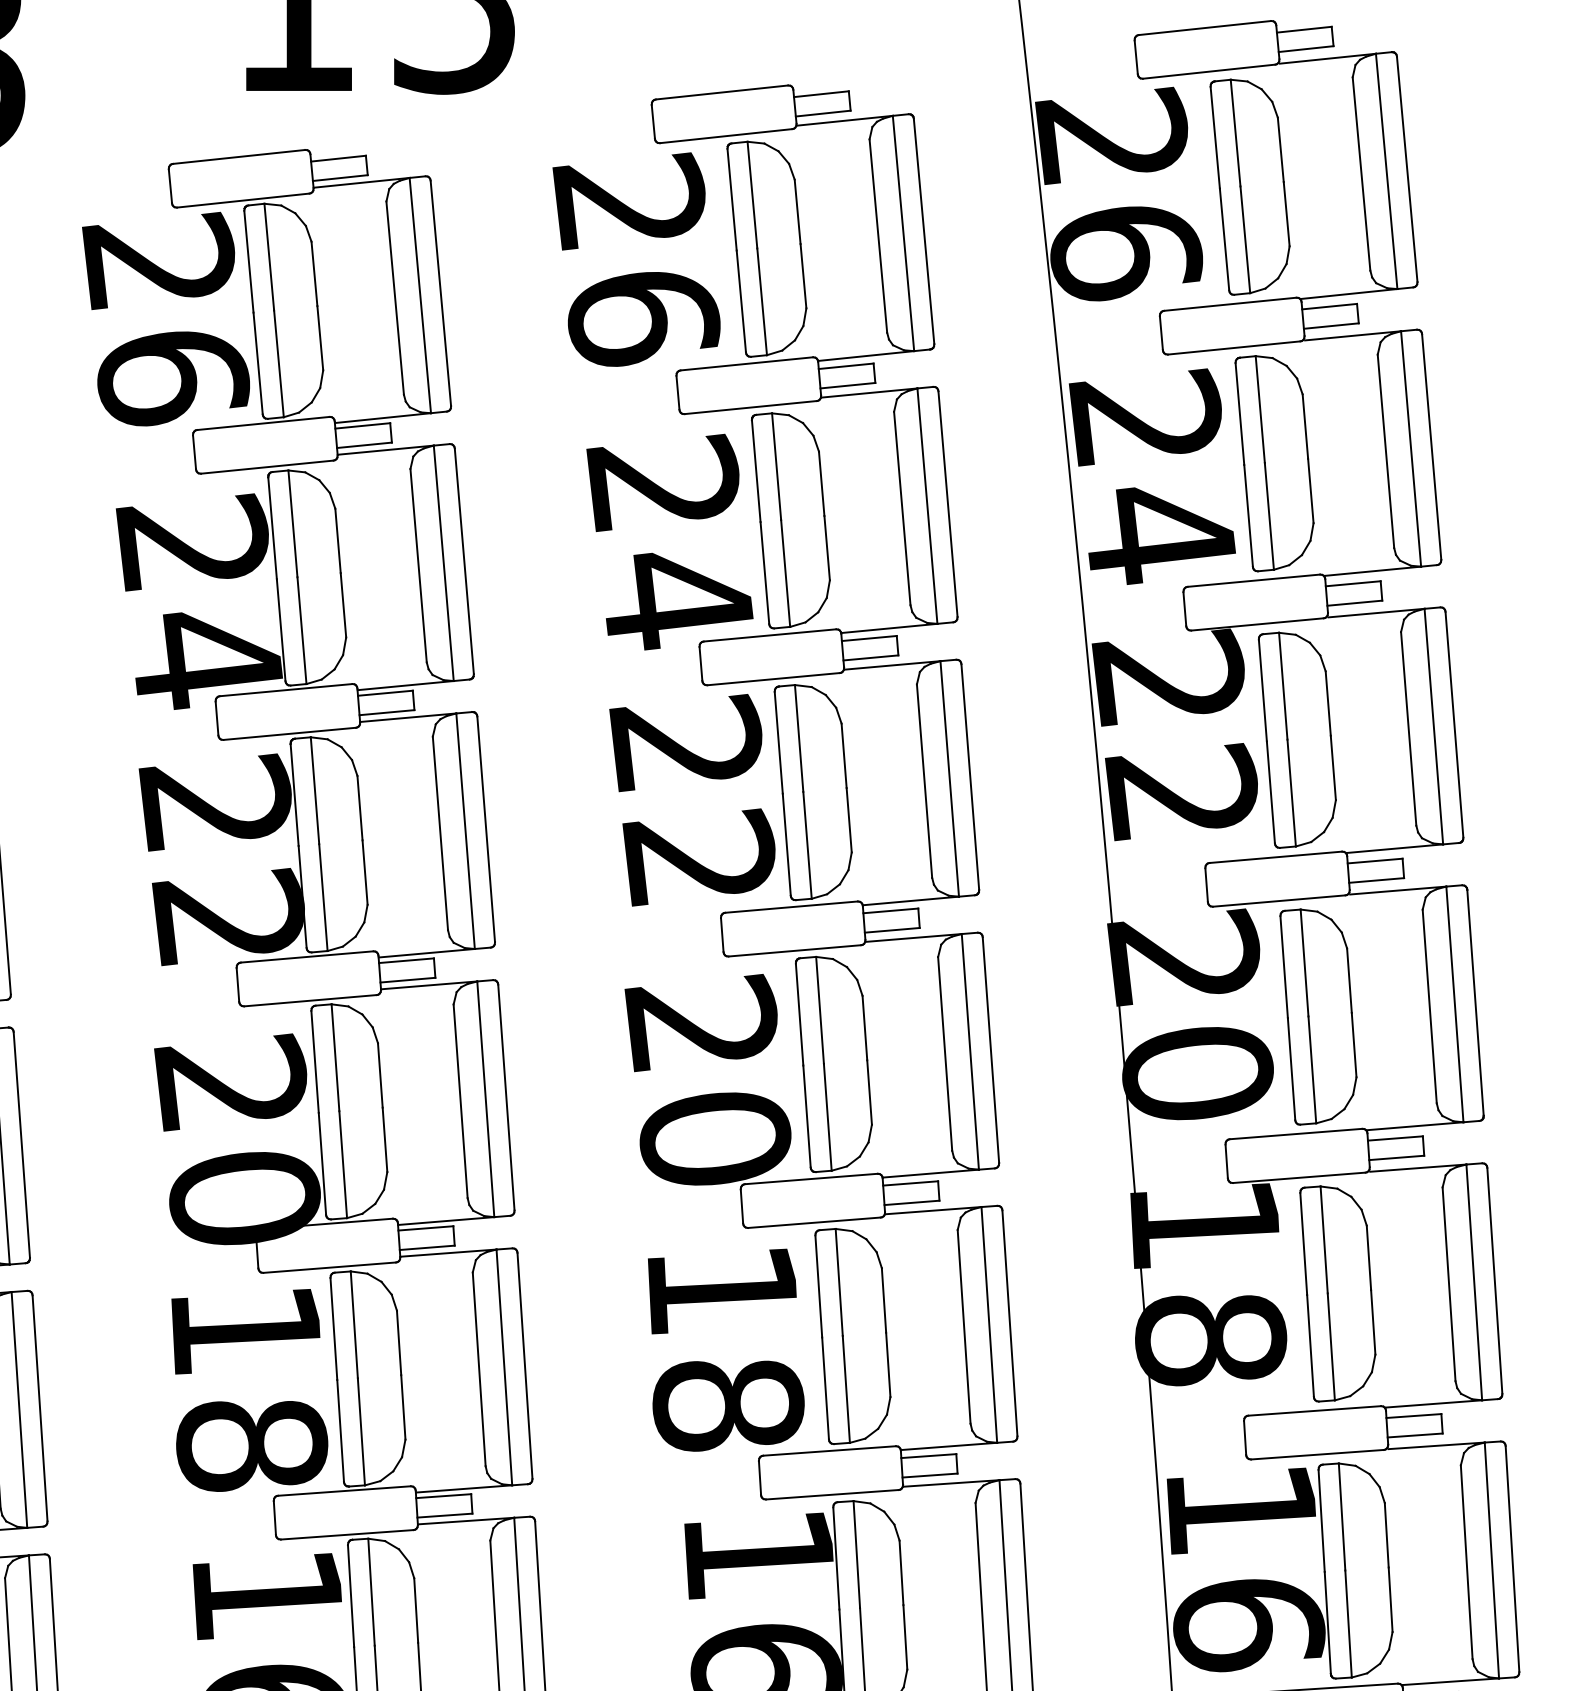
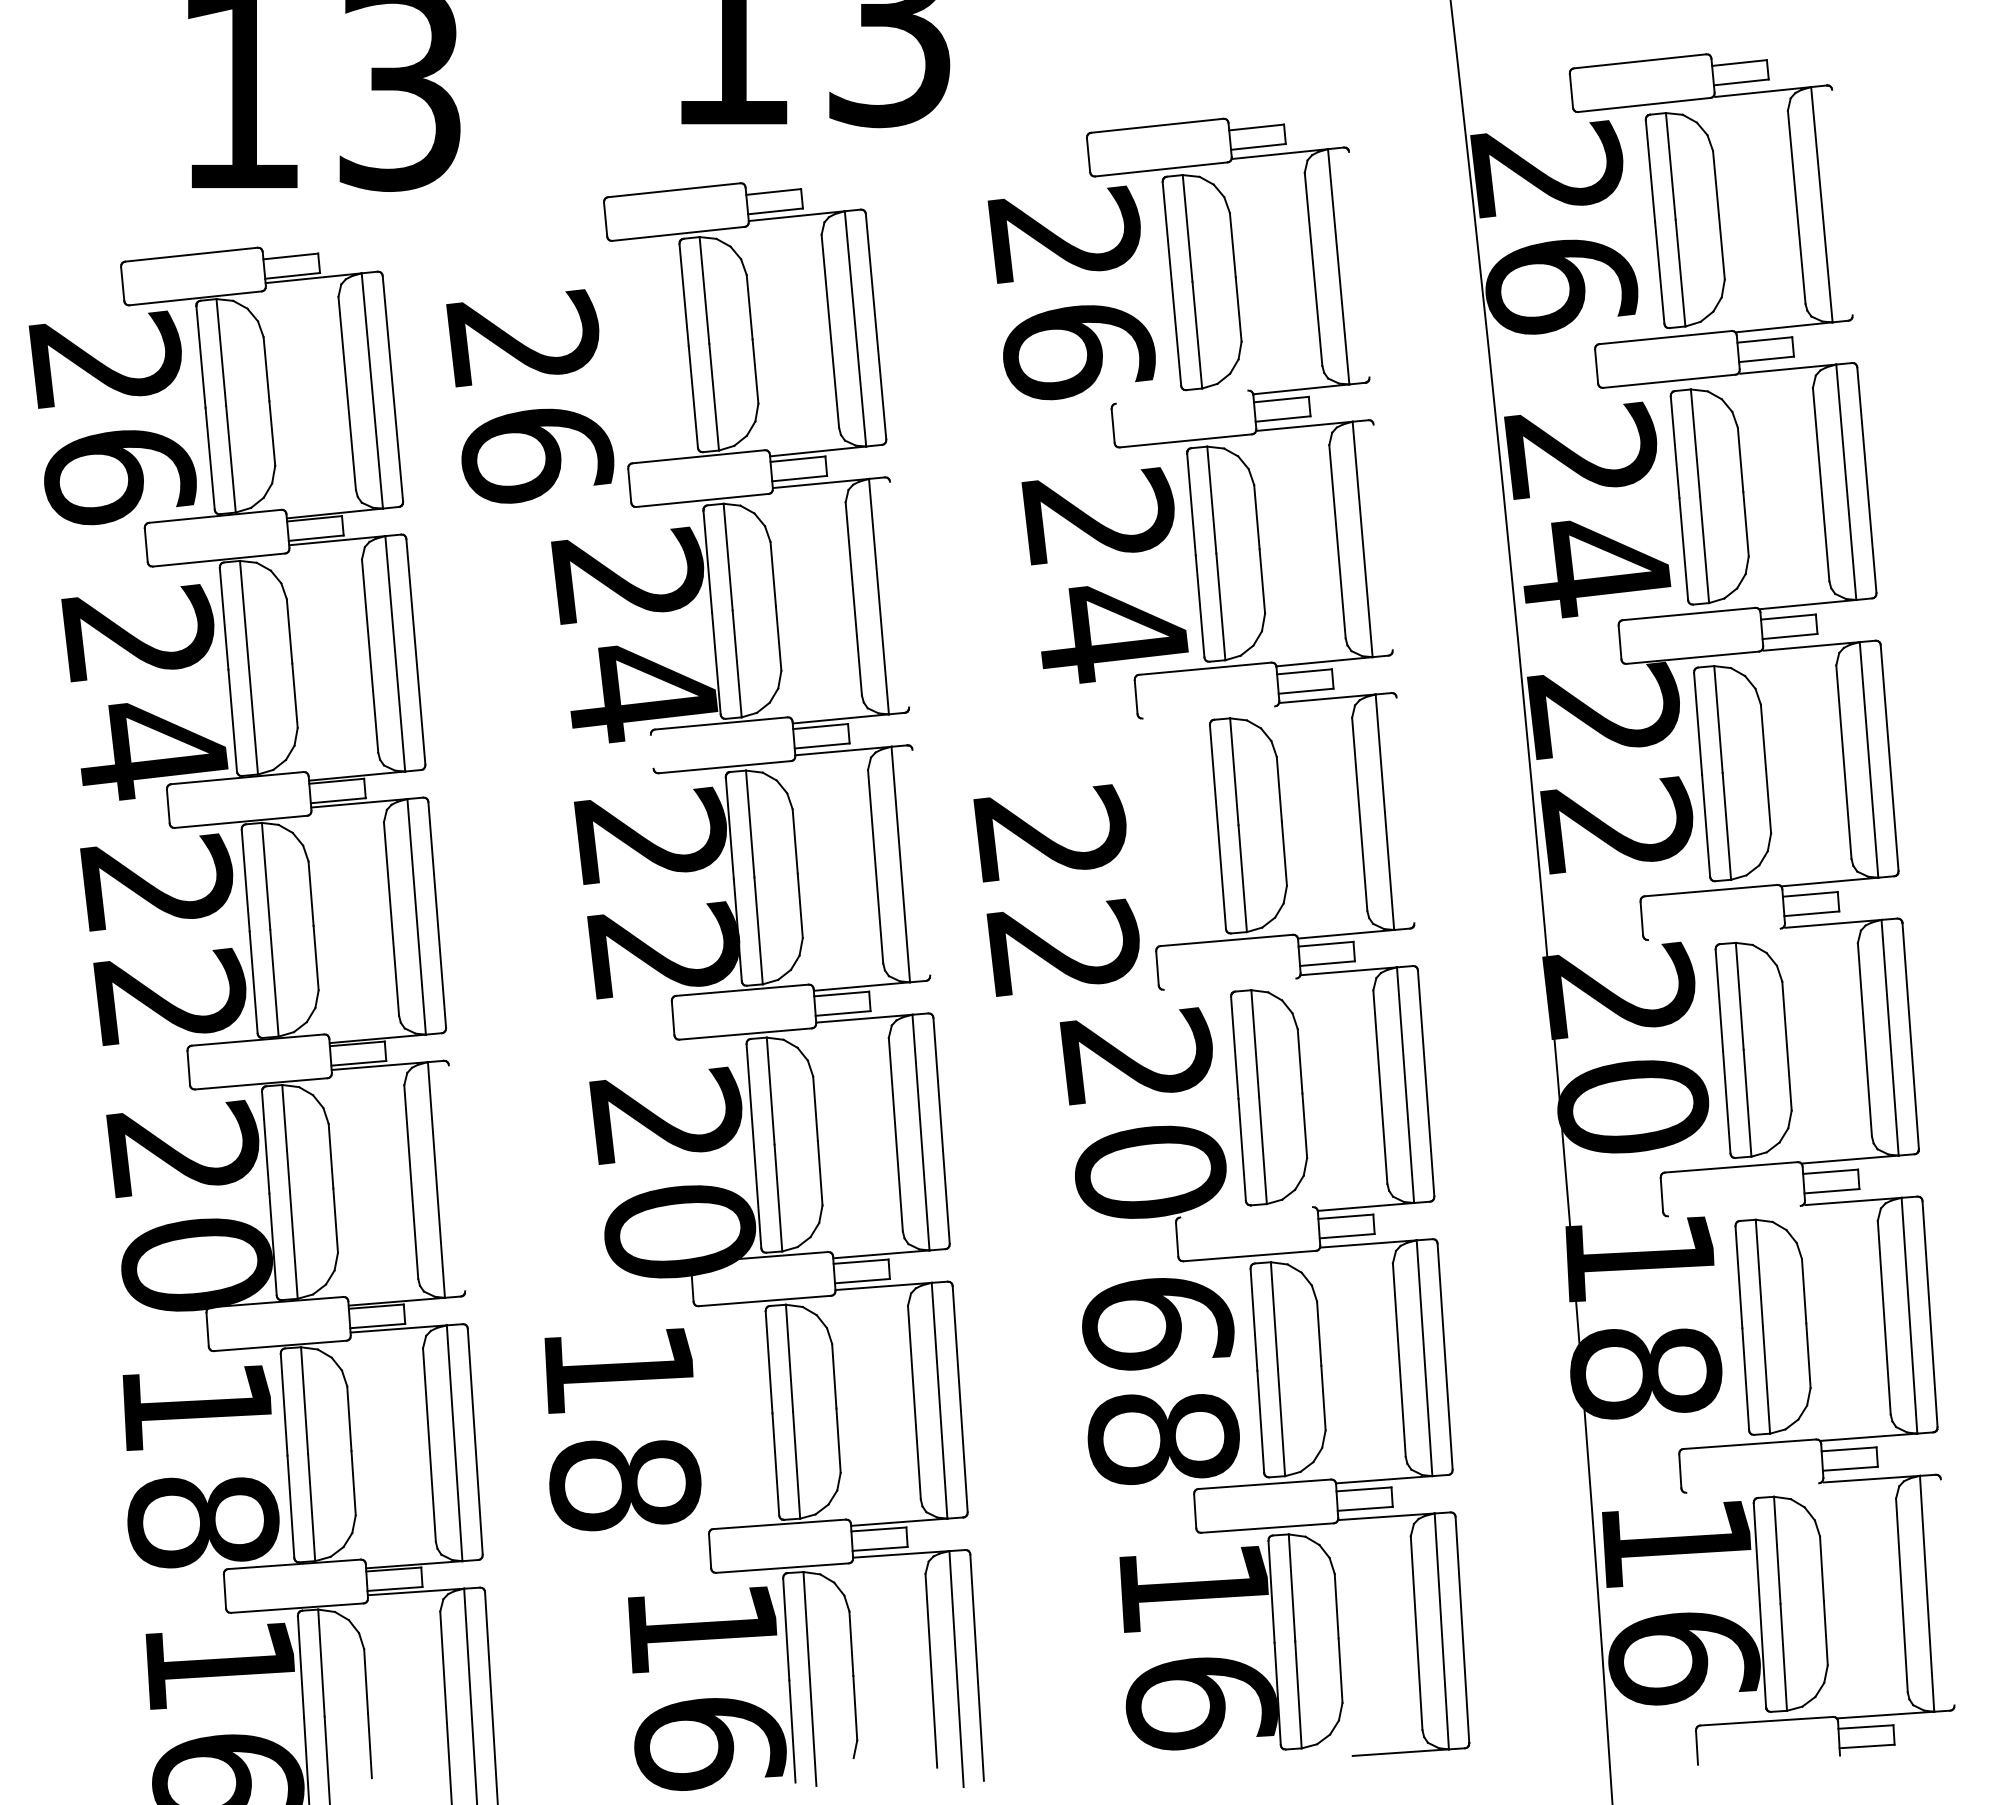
line: (1407, 169) -> (1842, 202), removed
line: (924, 231) -> (1359, 264), removed
text: (166, 319) -> (530, 396), moved
line: (746, 363) -> (1181, 396), removed
line: (947, 504) -> (1382, 537), removed
line: (464, 561) -> (899, 594), removed
line: (773, 679) -> (1208, 712), removed
line: (216, 718) -> (651, 751), removed
line: (970, 777) -> (1405, 810), removed
text: (692, 800) -> (1056, 890), moved
line: (486, 829) -> (921, 862), removed
line: (1279, 901) -> (1714, 934), removed
line: (794, 950) -> (1229, 983), removed
line: (21, 1145) -> (456, 1178), removed
line: (1299, 1177) -> (1734, 1210), removed
line: (811, 1179) -> (1246, 1212), removed
text: (723, 1291) -> (1158, 1324), 18 -> 68
text: (249, 1390) -> (622, 1429), moved
line: (1317, 1454) -> (1752, 1487), removed
line: (1512, 1559) -> (1947, 1592), removed

